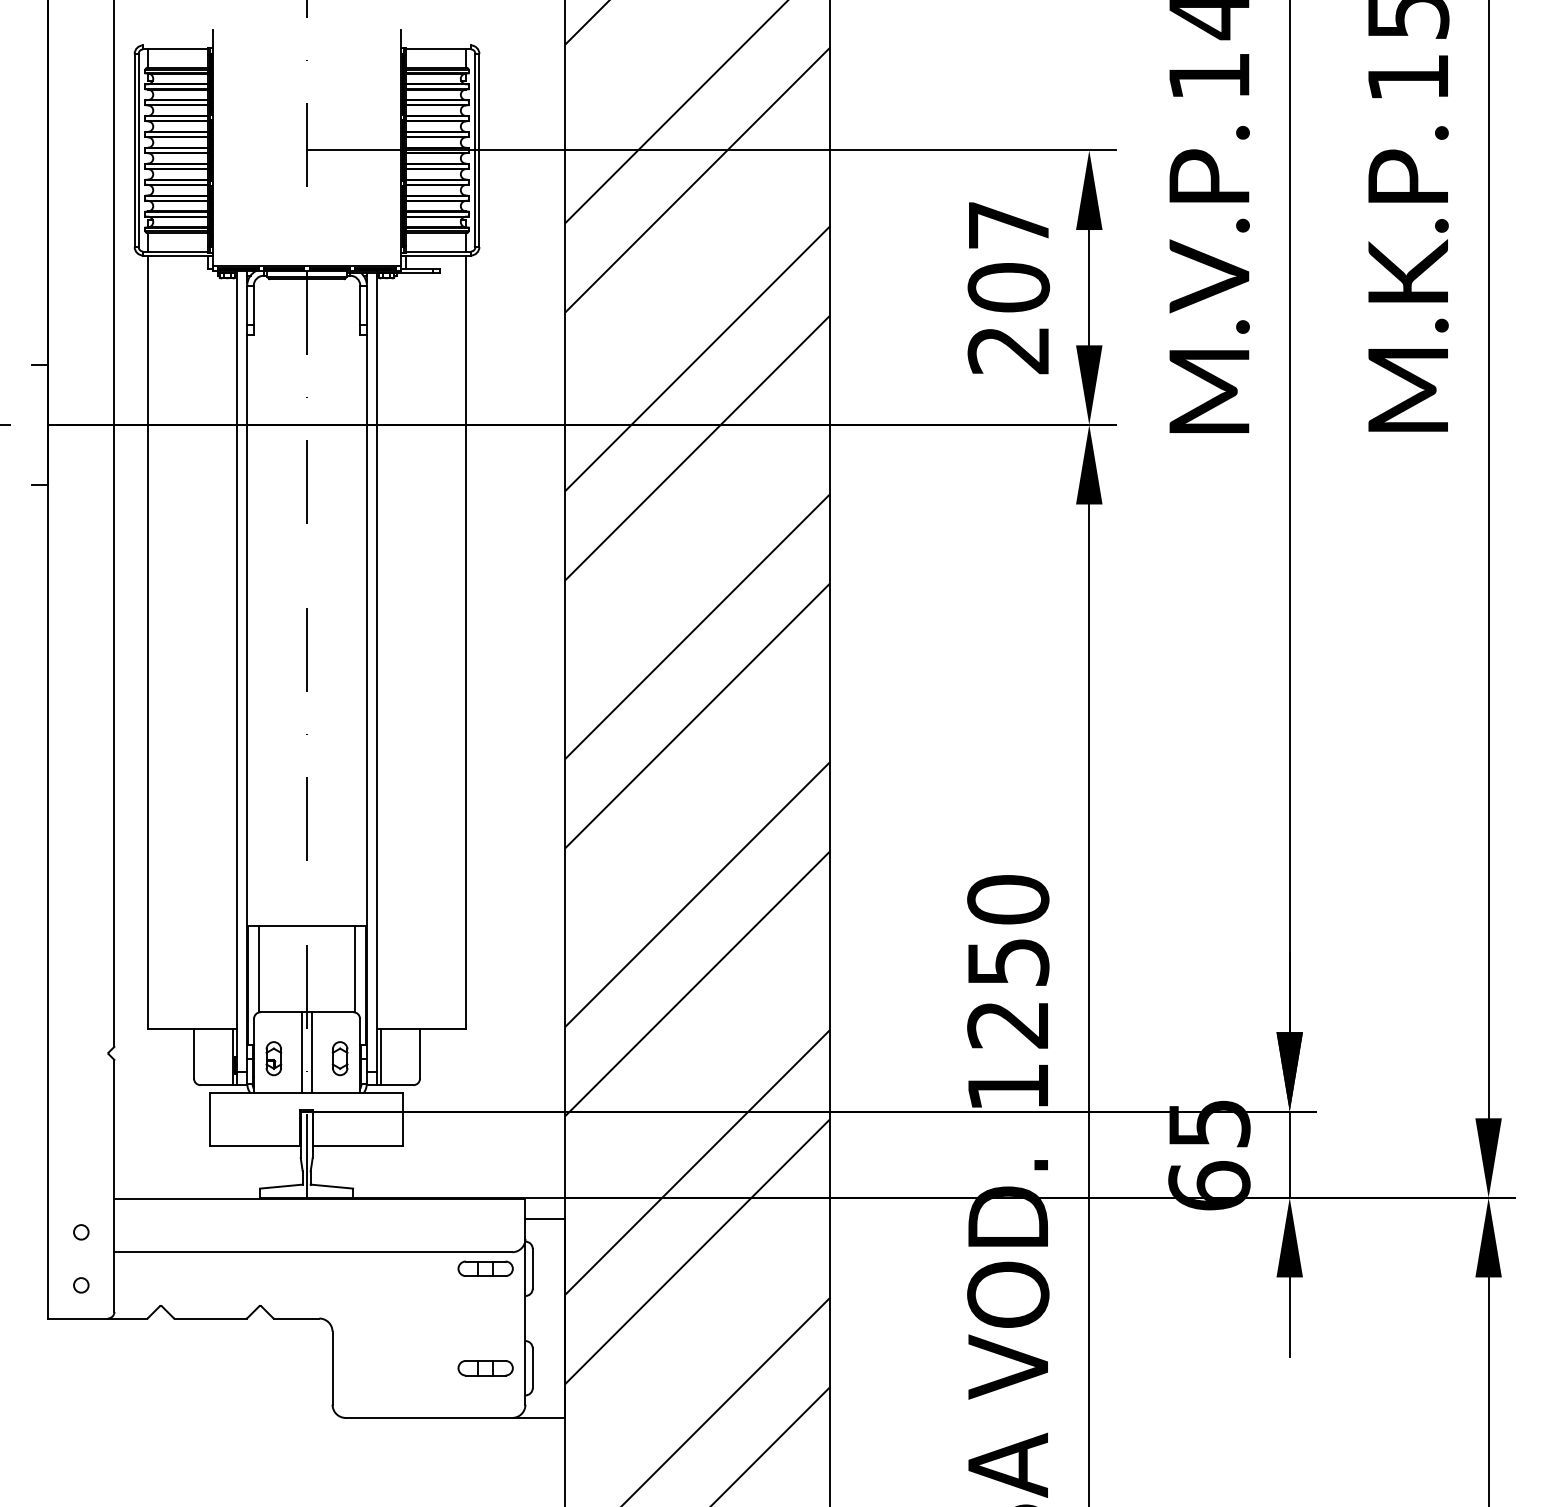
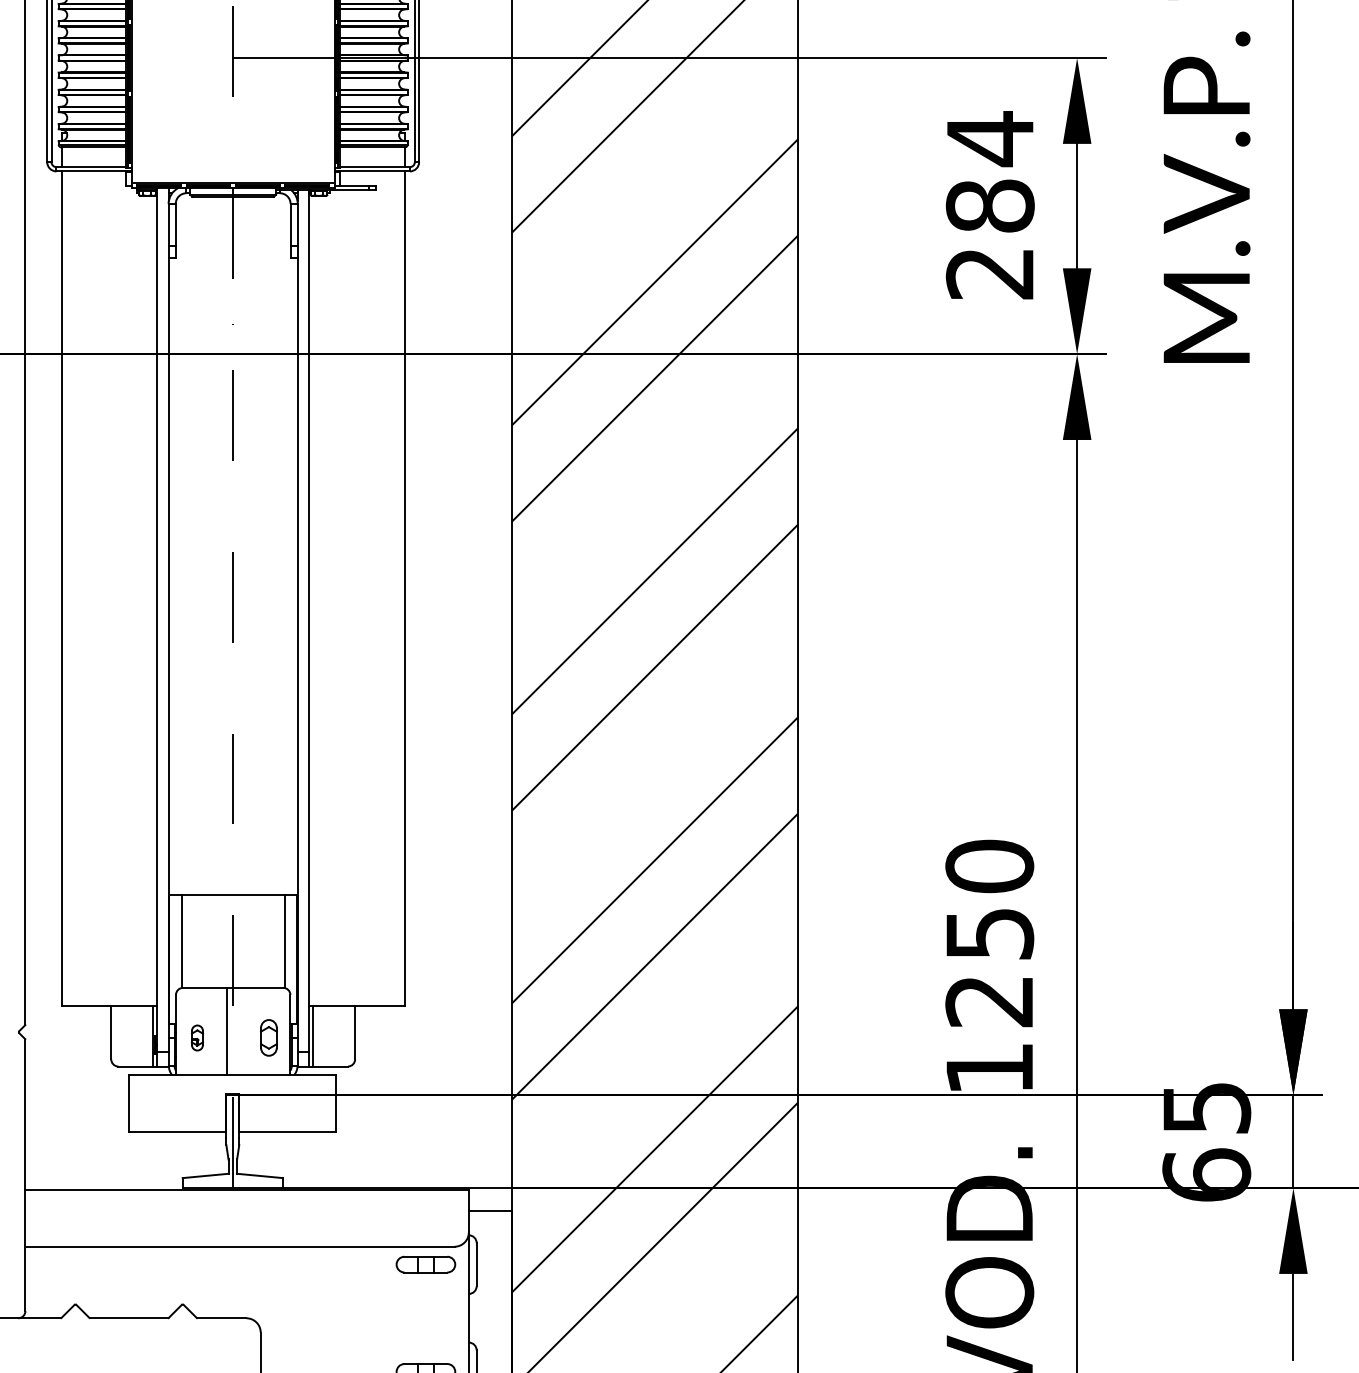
text: (1008, 255) -> (989, 171), 207 -> 284
line: (312, 1052) -> (239, 1031), removed
part: (273, 1058) -> (196, 1037), size x0.7

